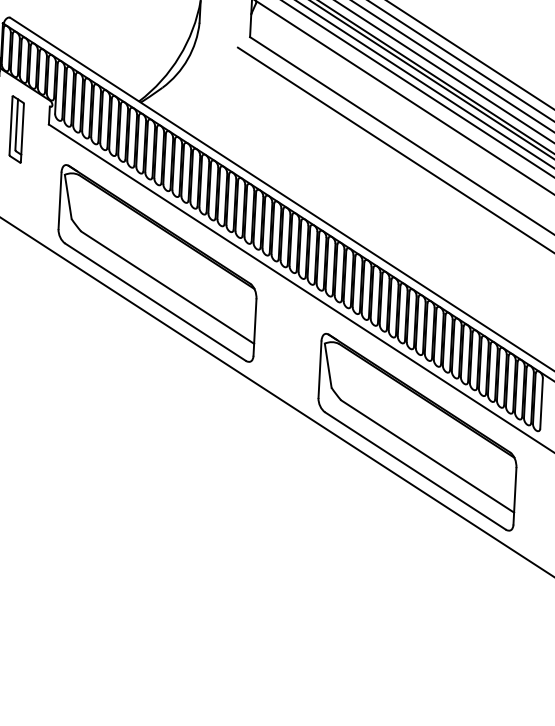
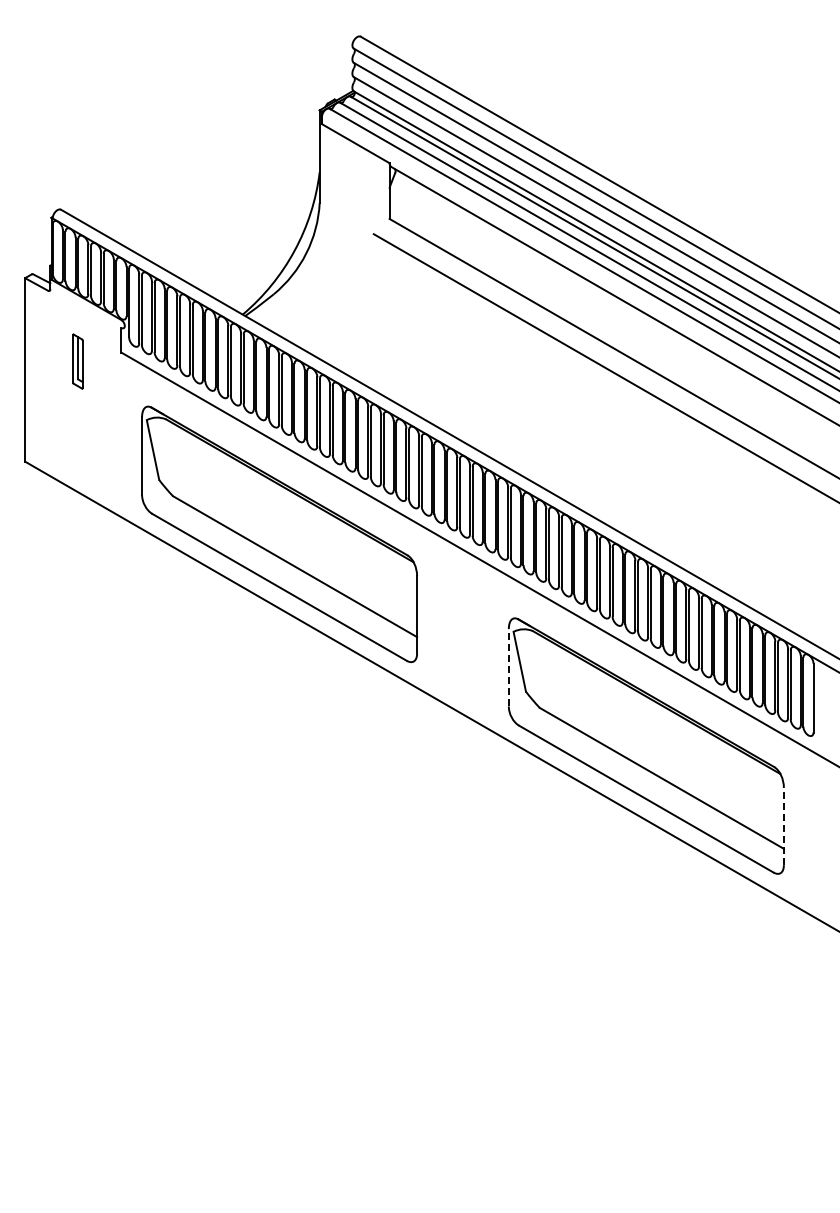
part: (16, 129) -> (77, 361), size x0.6
line: (319, 369) -> (508, 667), solid -> dashed
line: (514, 496) -> (783, 826), solid -> dashed

